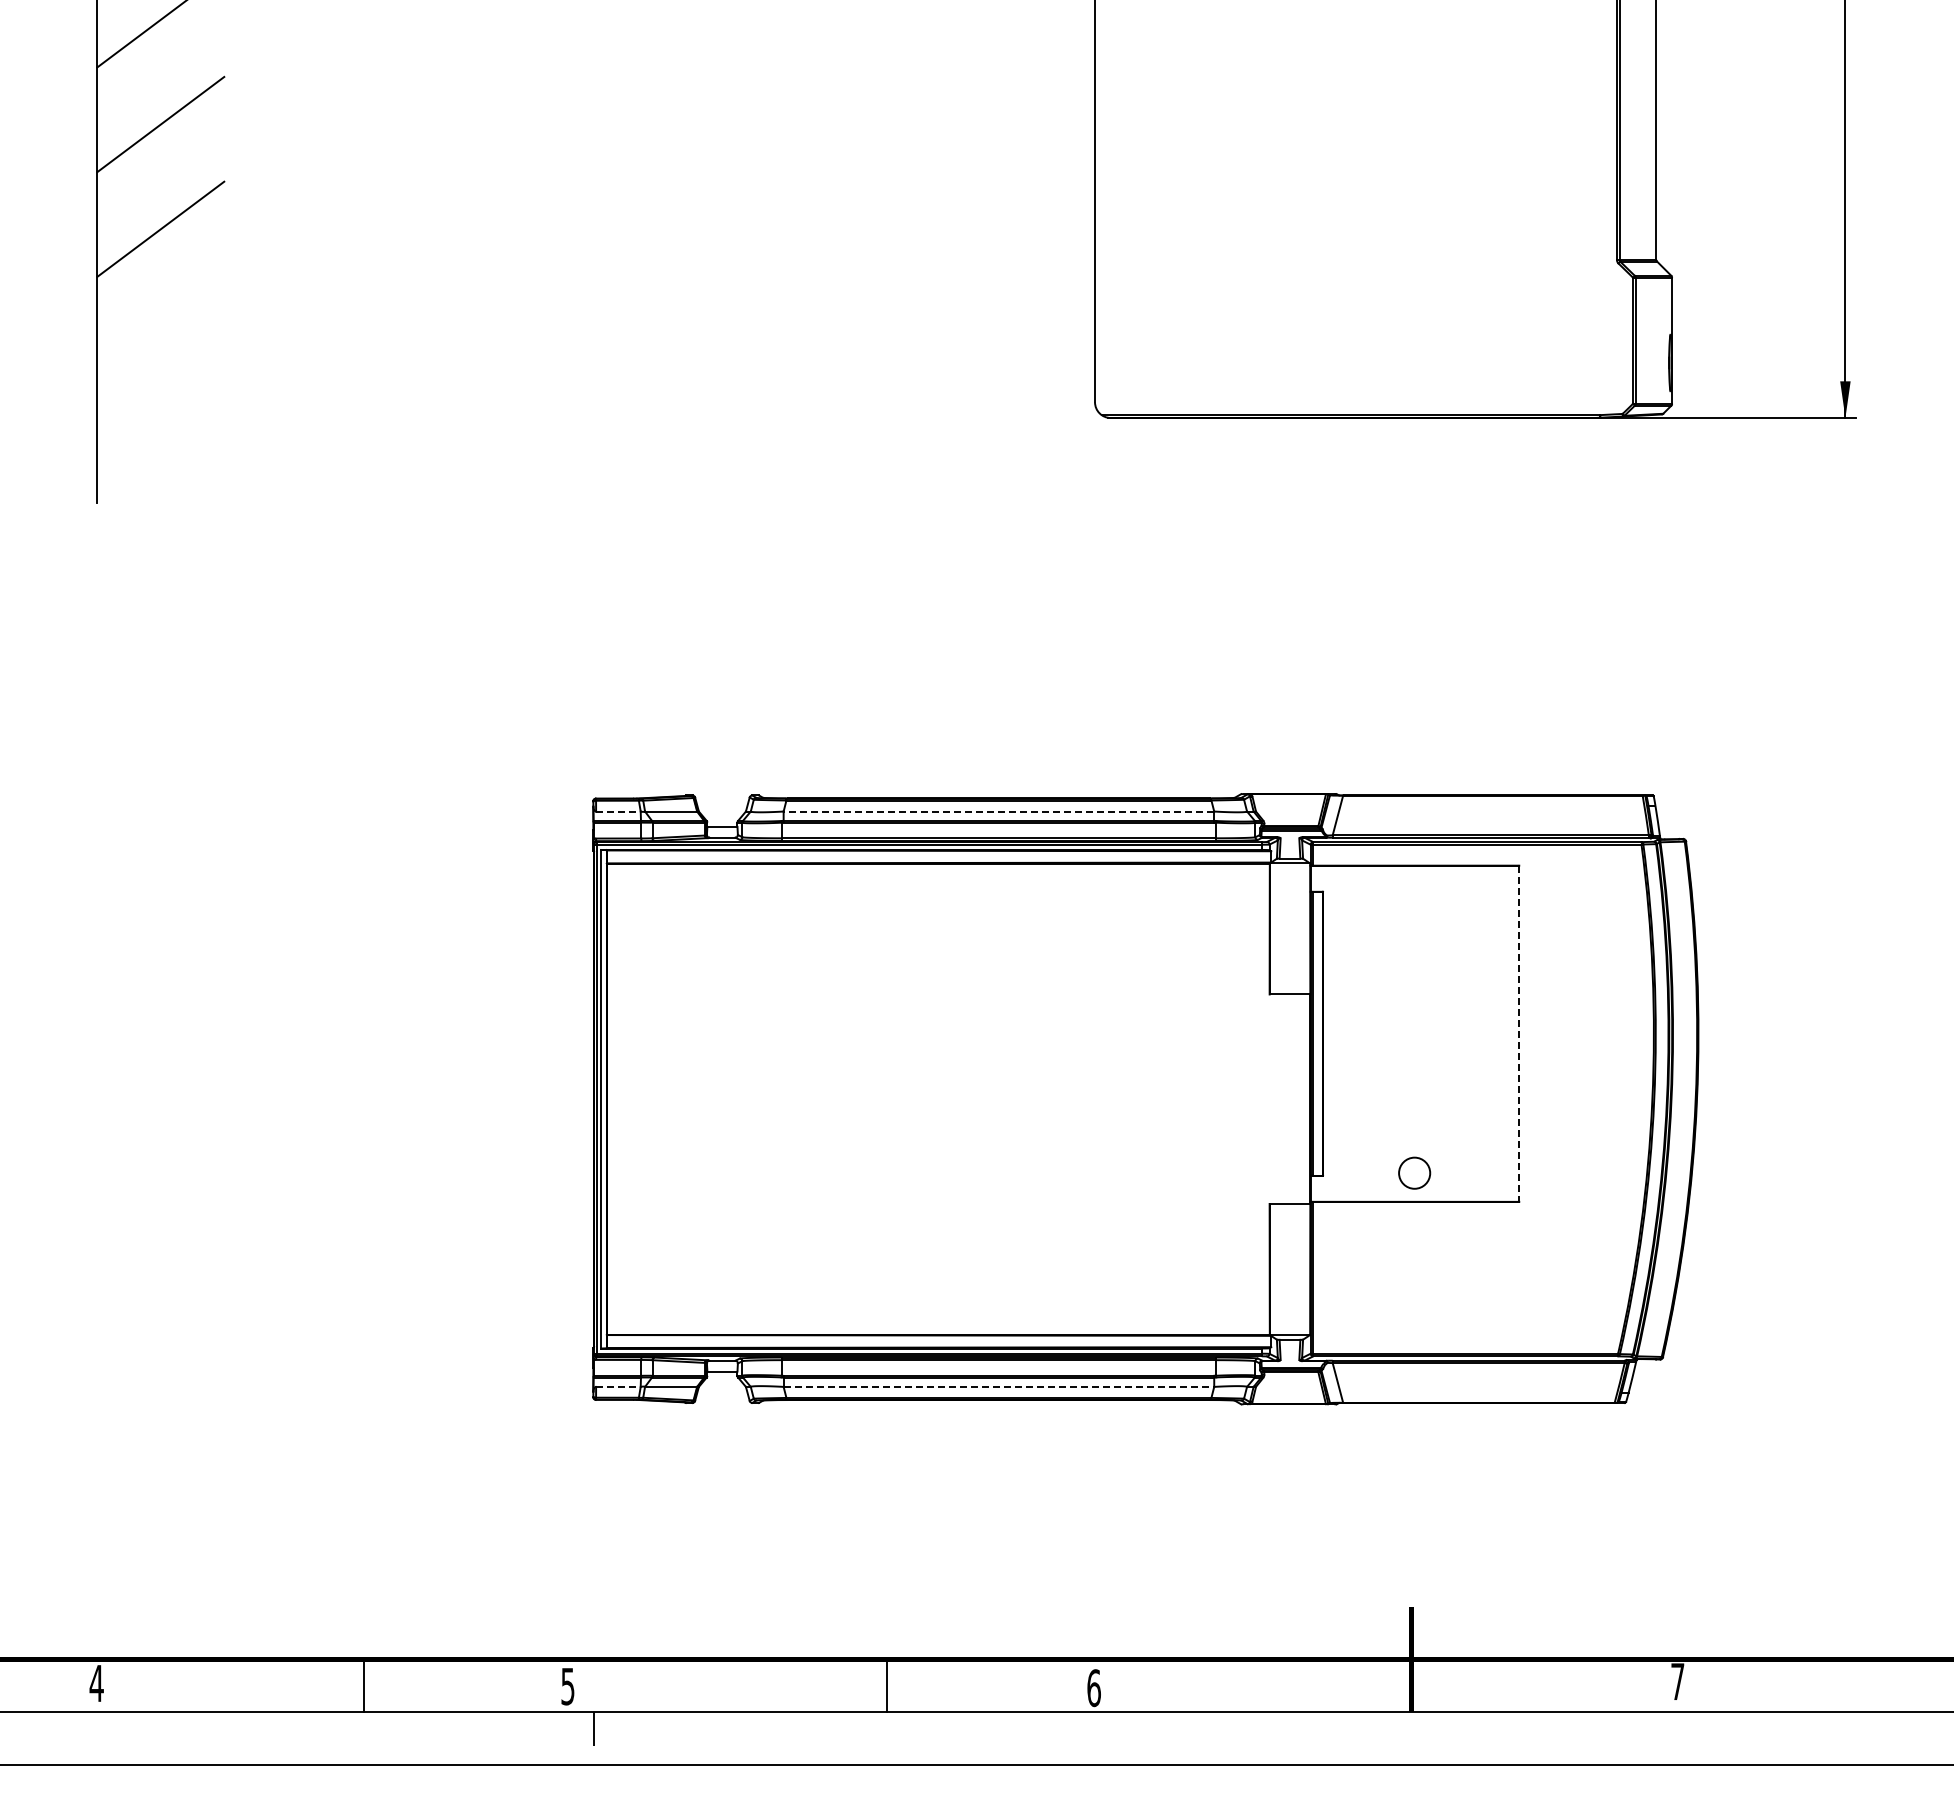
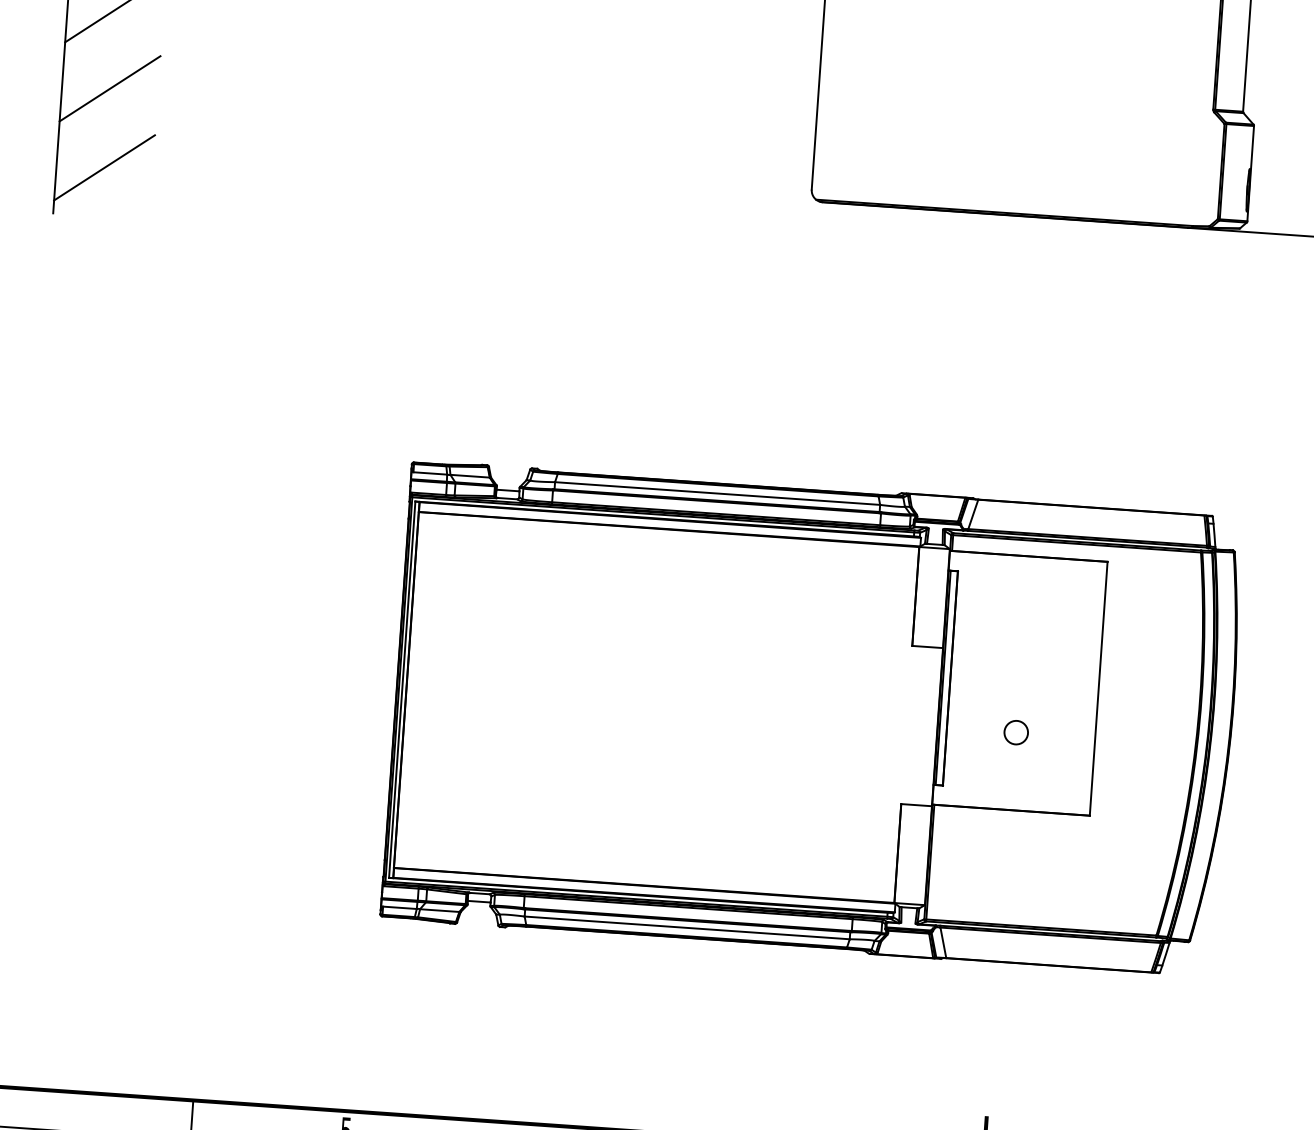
line: (160, 333) -> (109, 88), added
line: (160, 438) -> (104, 167), added
line: (618, 811) -> (430, 473), dashed -> solid
line: (998, 811) -> (717, 493), dashed -> solid
line: (1519, 1034) -> (1098, 689), dashed -> solid
circle: (1414, 1172) -> (1016, 732), moved
line: (618, 1386) -> (400, 907), dashed -> solid
line: (999, 1386) -> (687, 927), dashed -> solid

